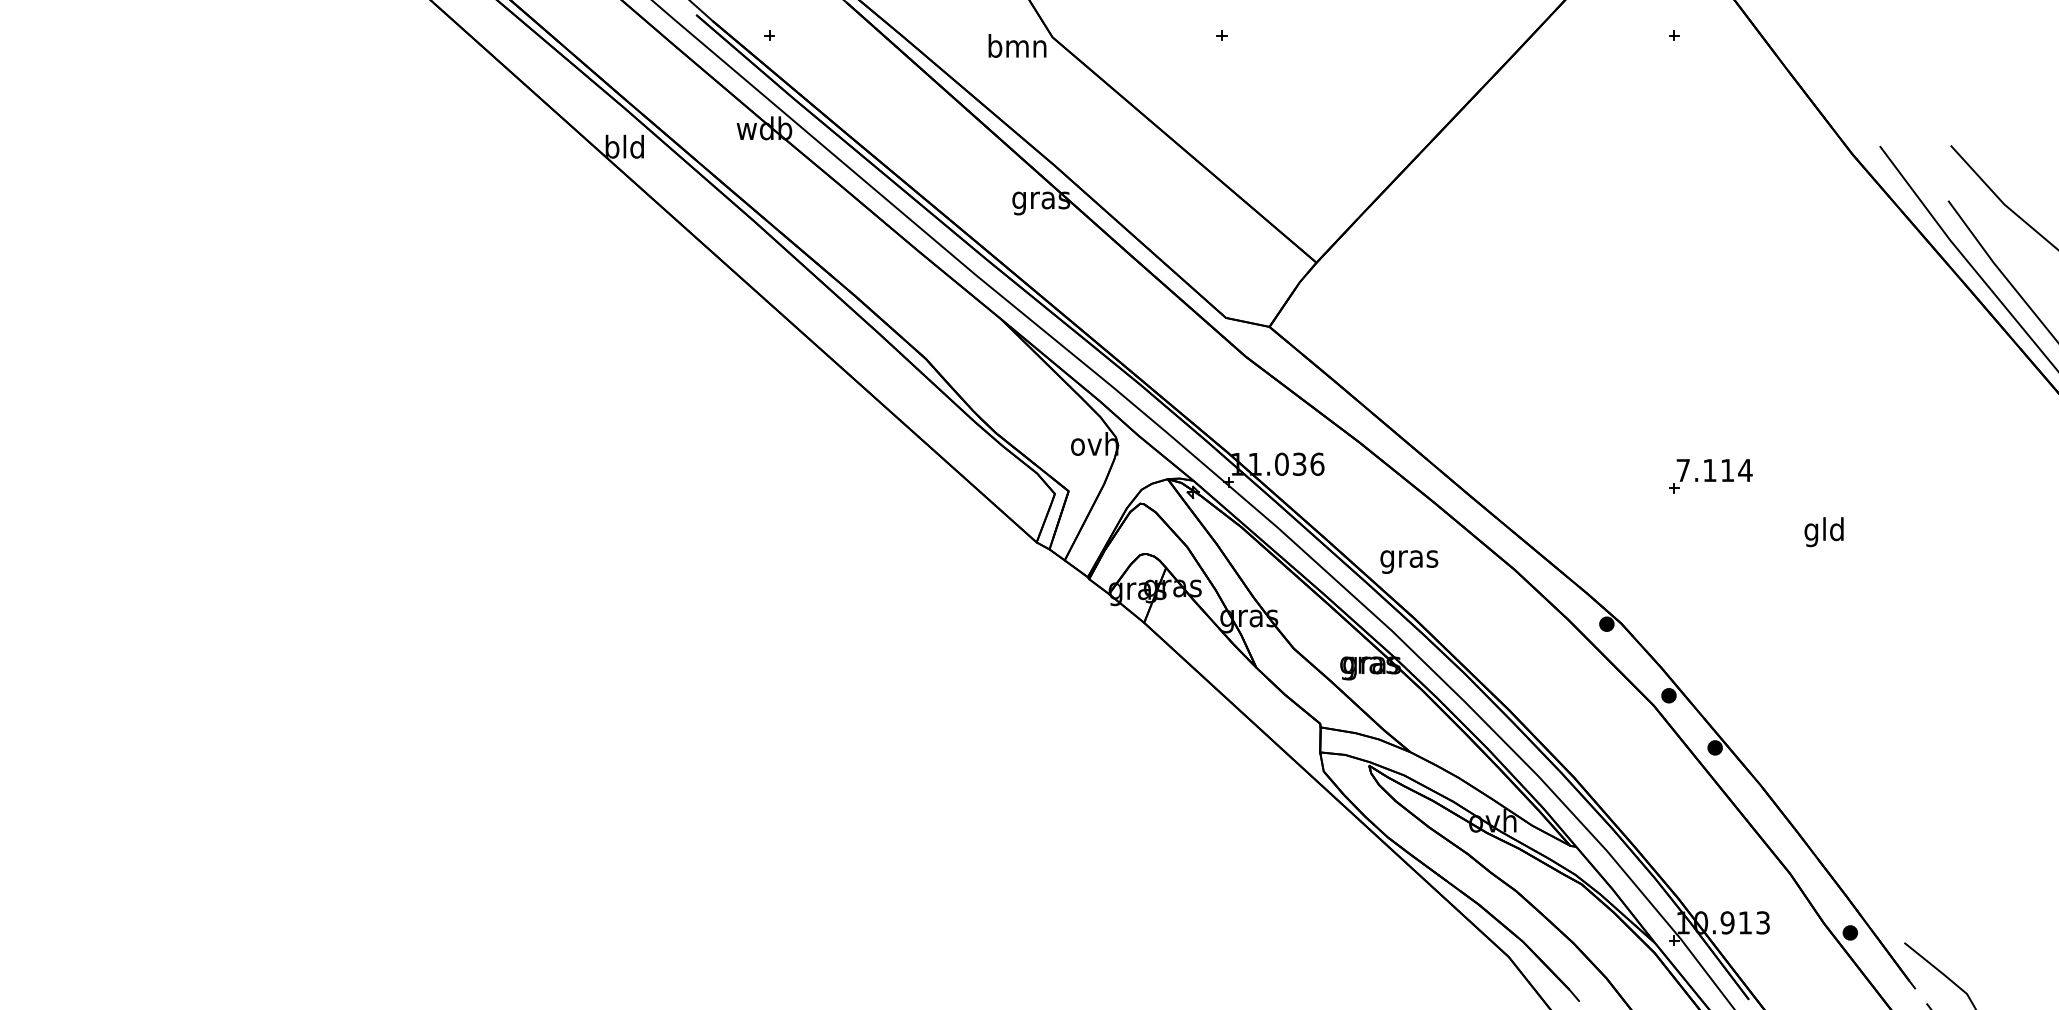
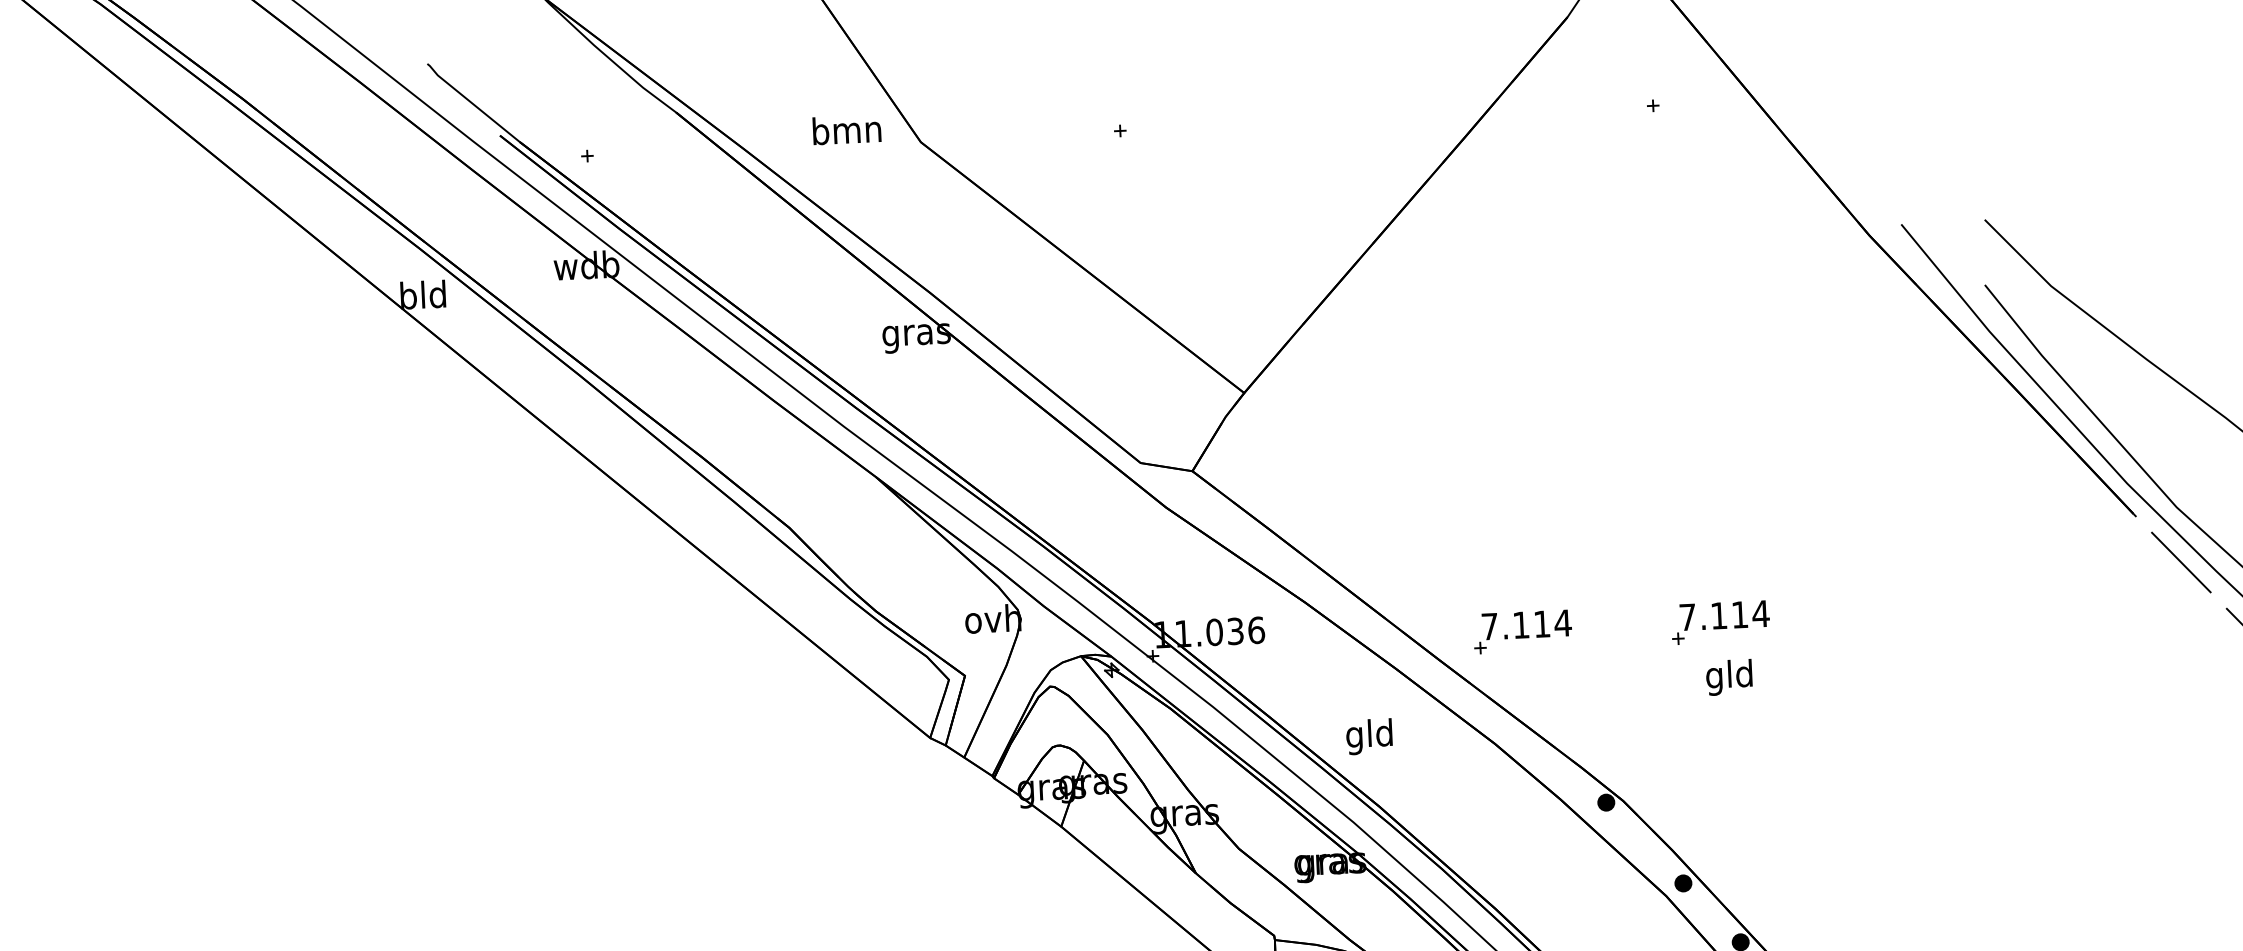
text: (1017, 45) -> (846, 129), moved
part: (1542, 476) -> (1522, 632), added
text: (1823, 532) -> (1728, 677), moved
text: (1409, 558) -> (1370, 736), gras -> gld

